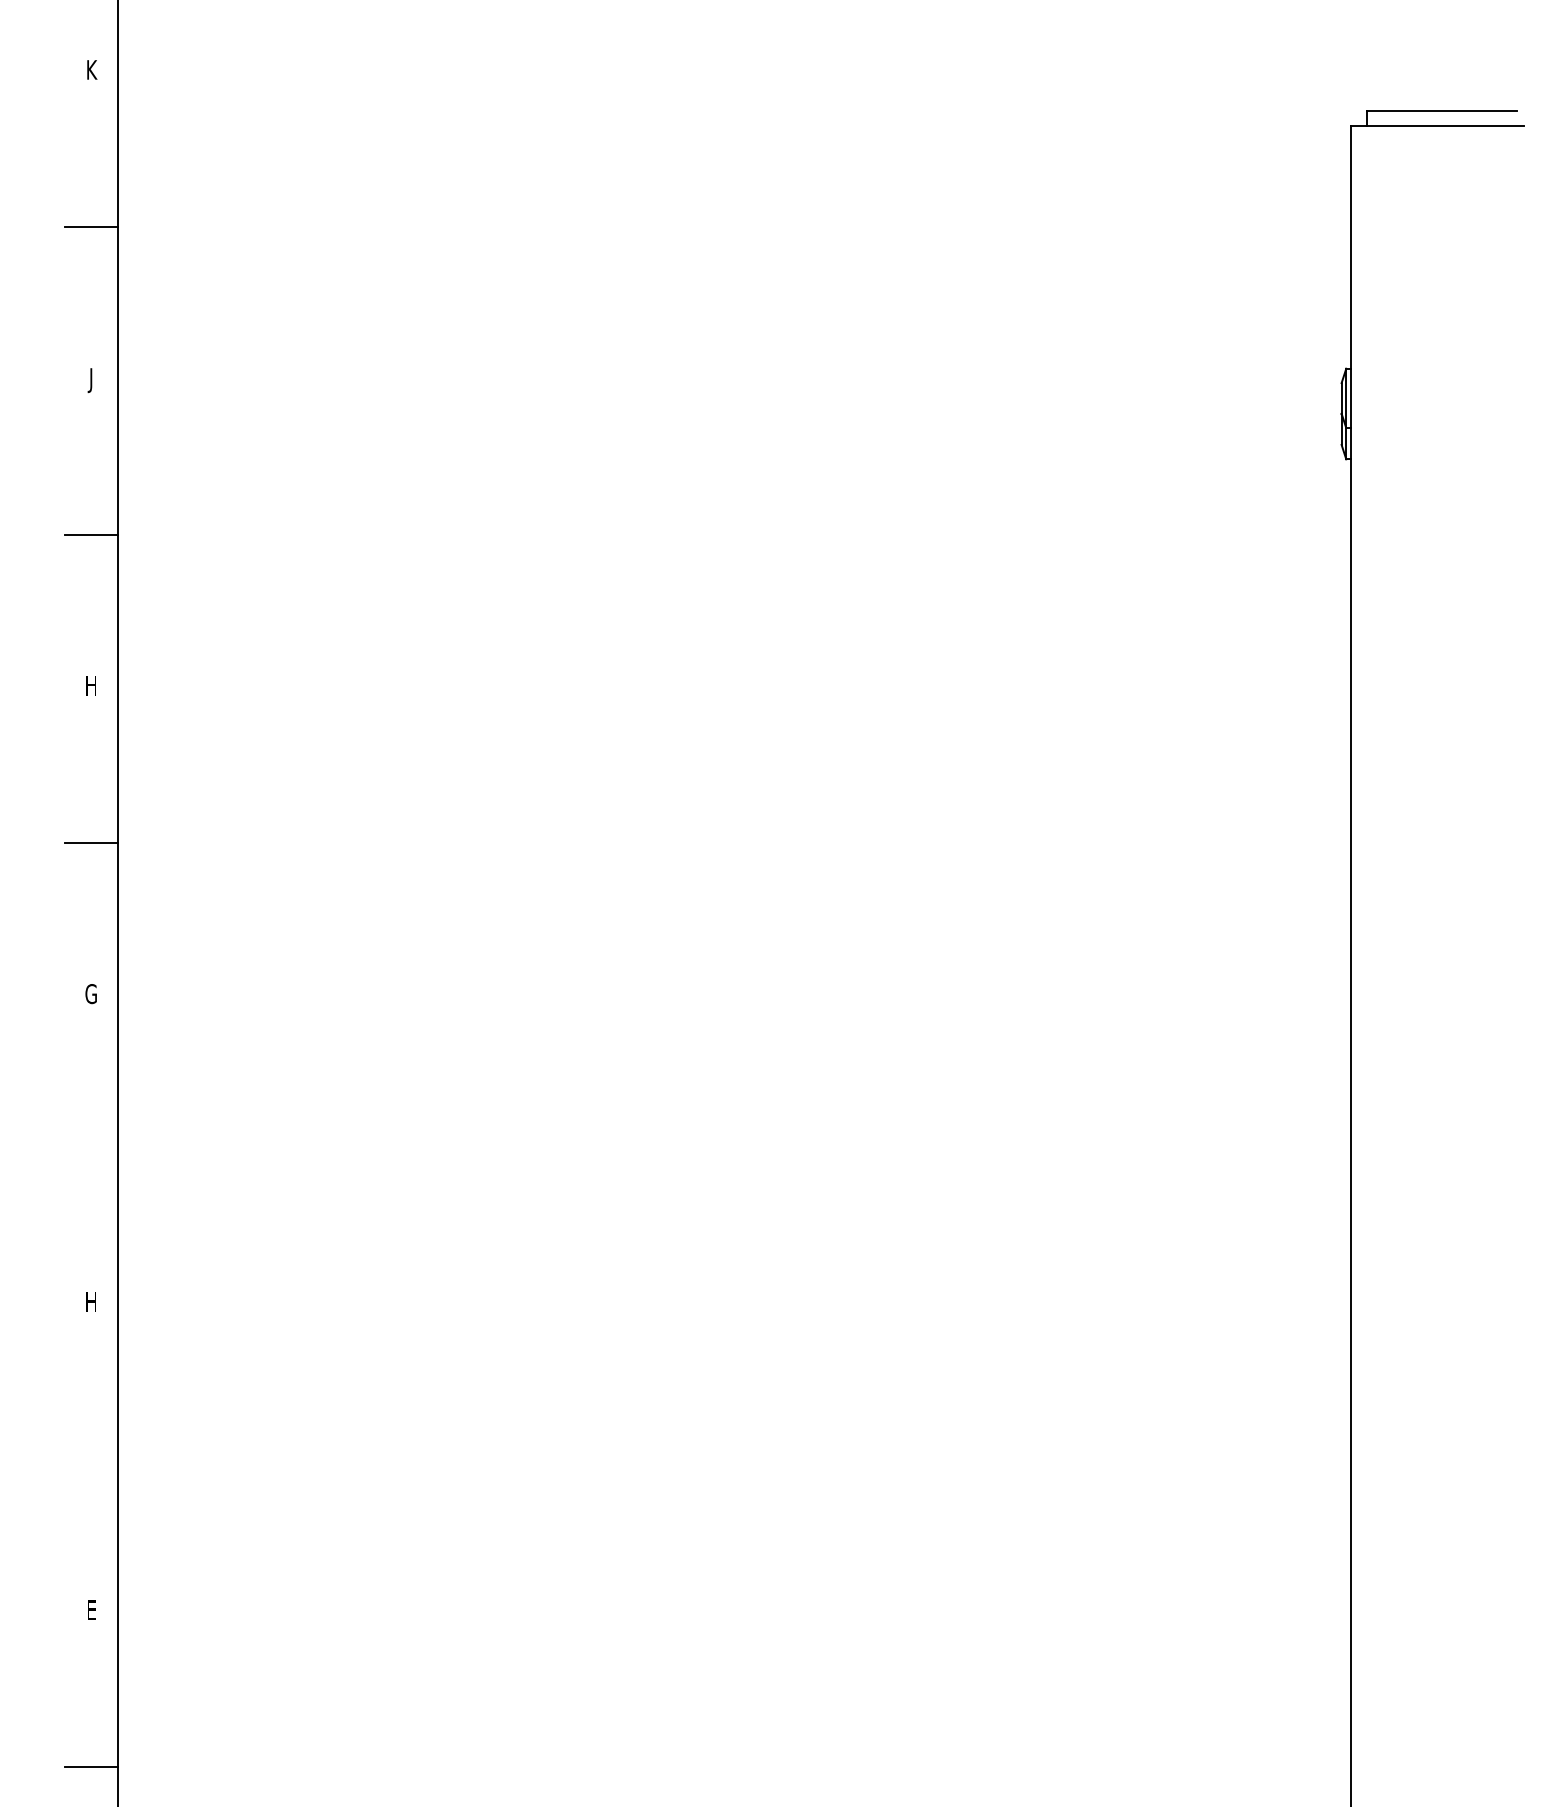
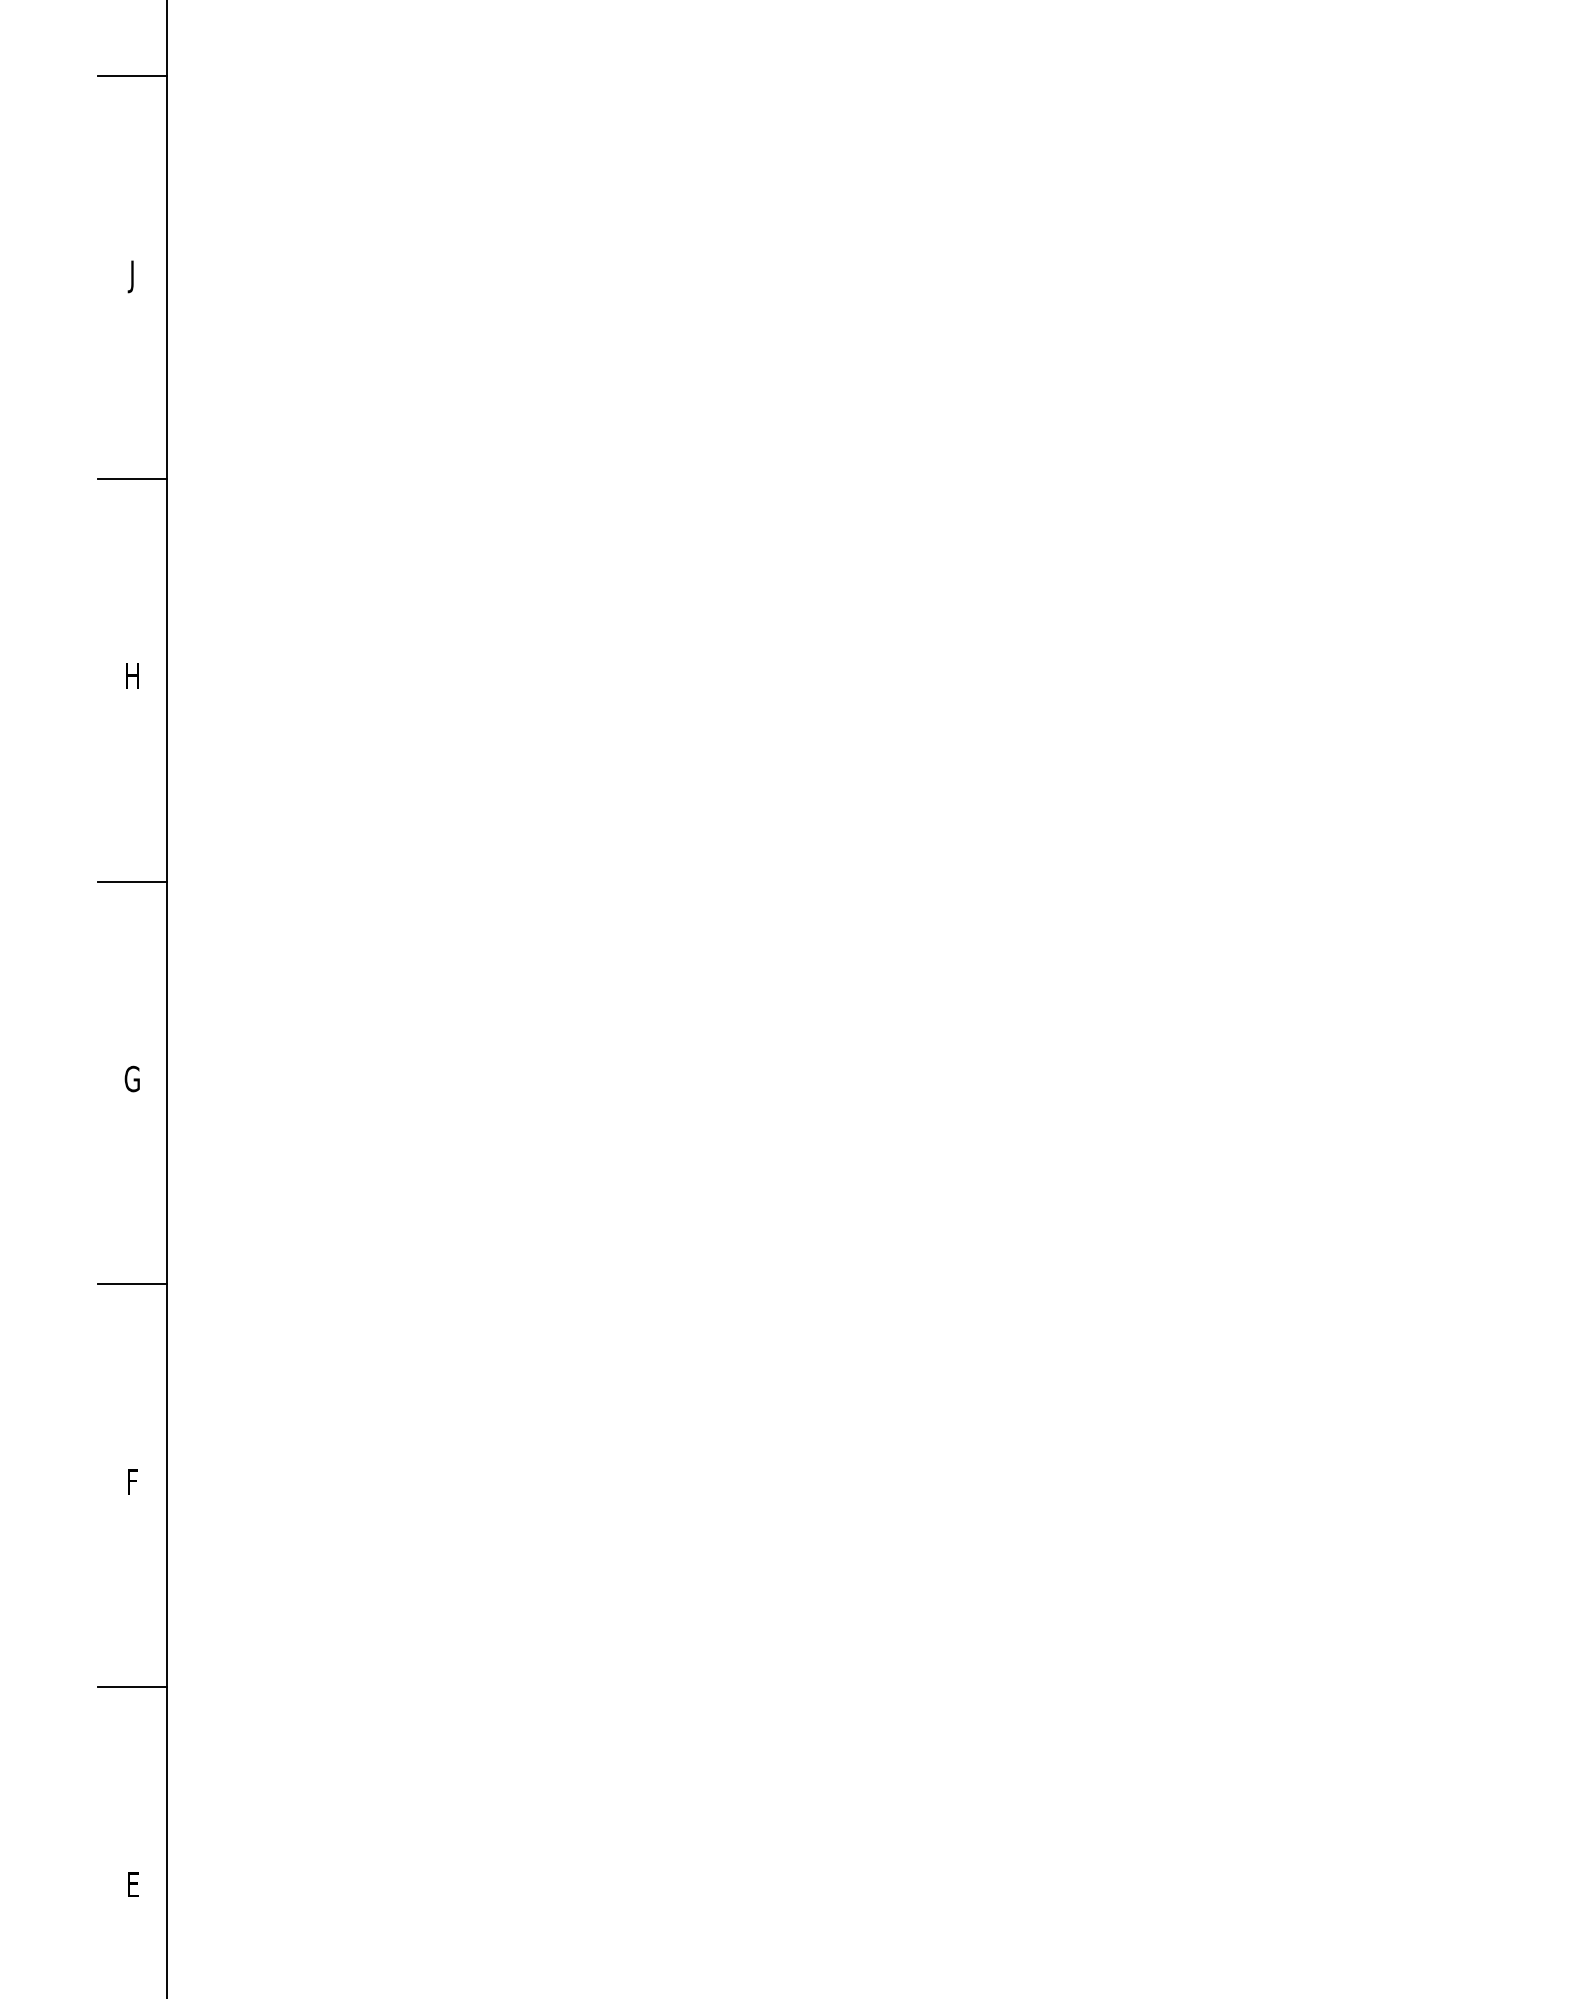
line: (91, 1151) -> (132, 1284), added
text: (90, 1301) -> (131, 1481), H -> F
line: (91, 1459) -> (132, 1687), added

